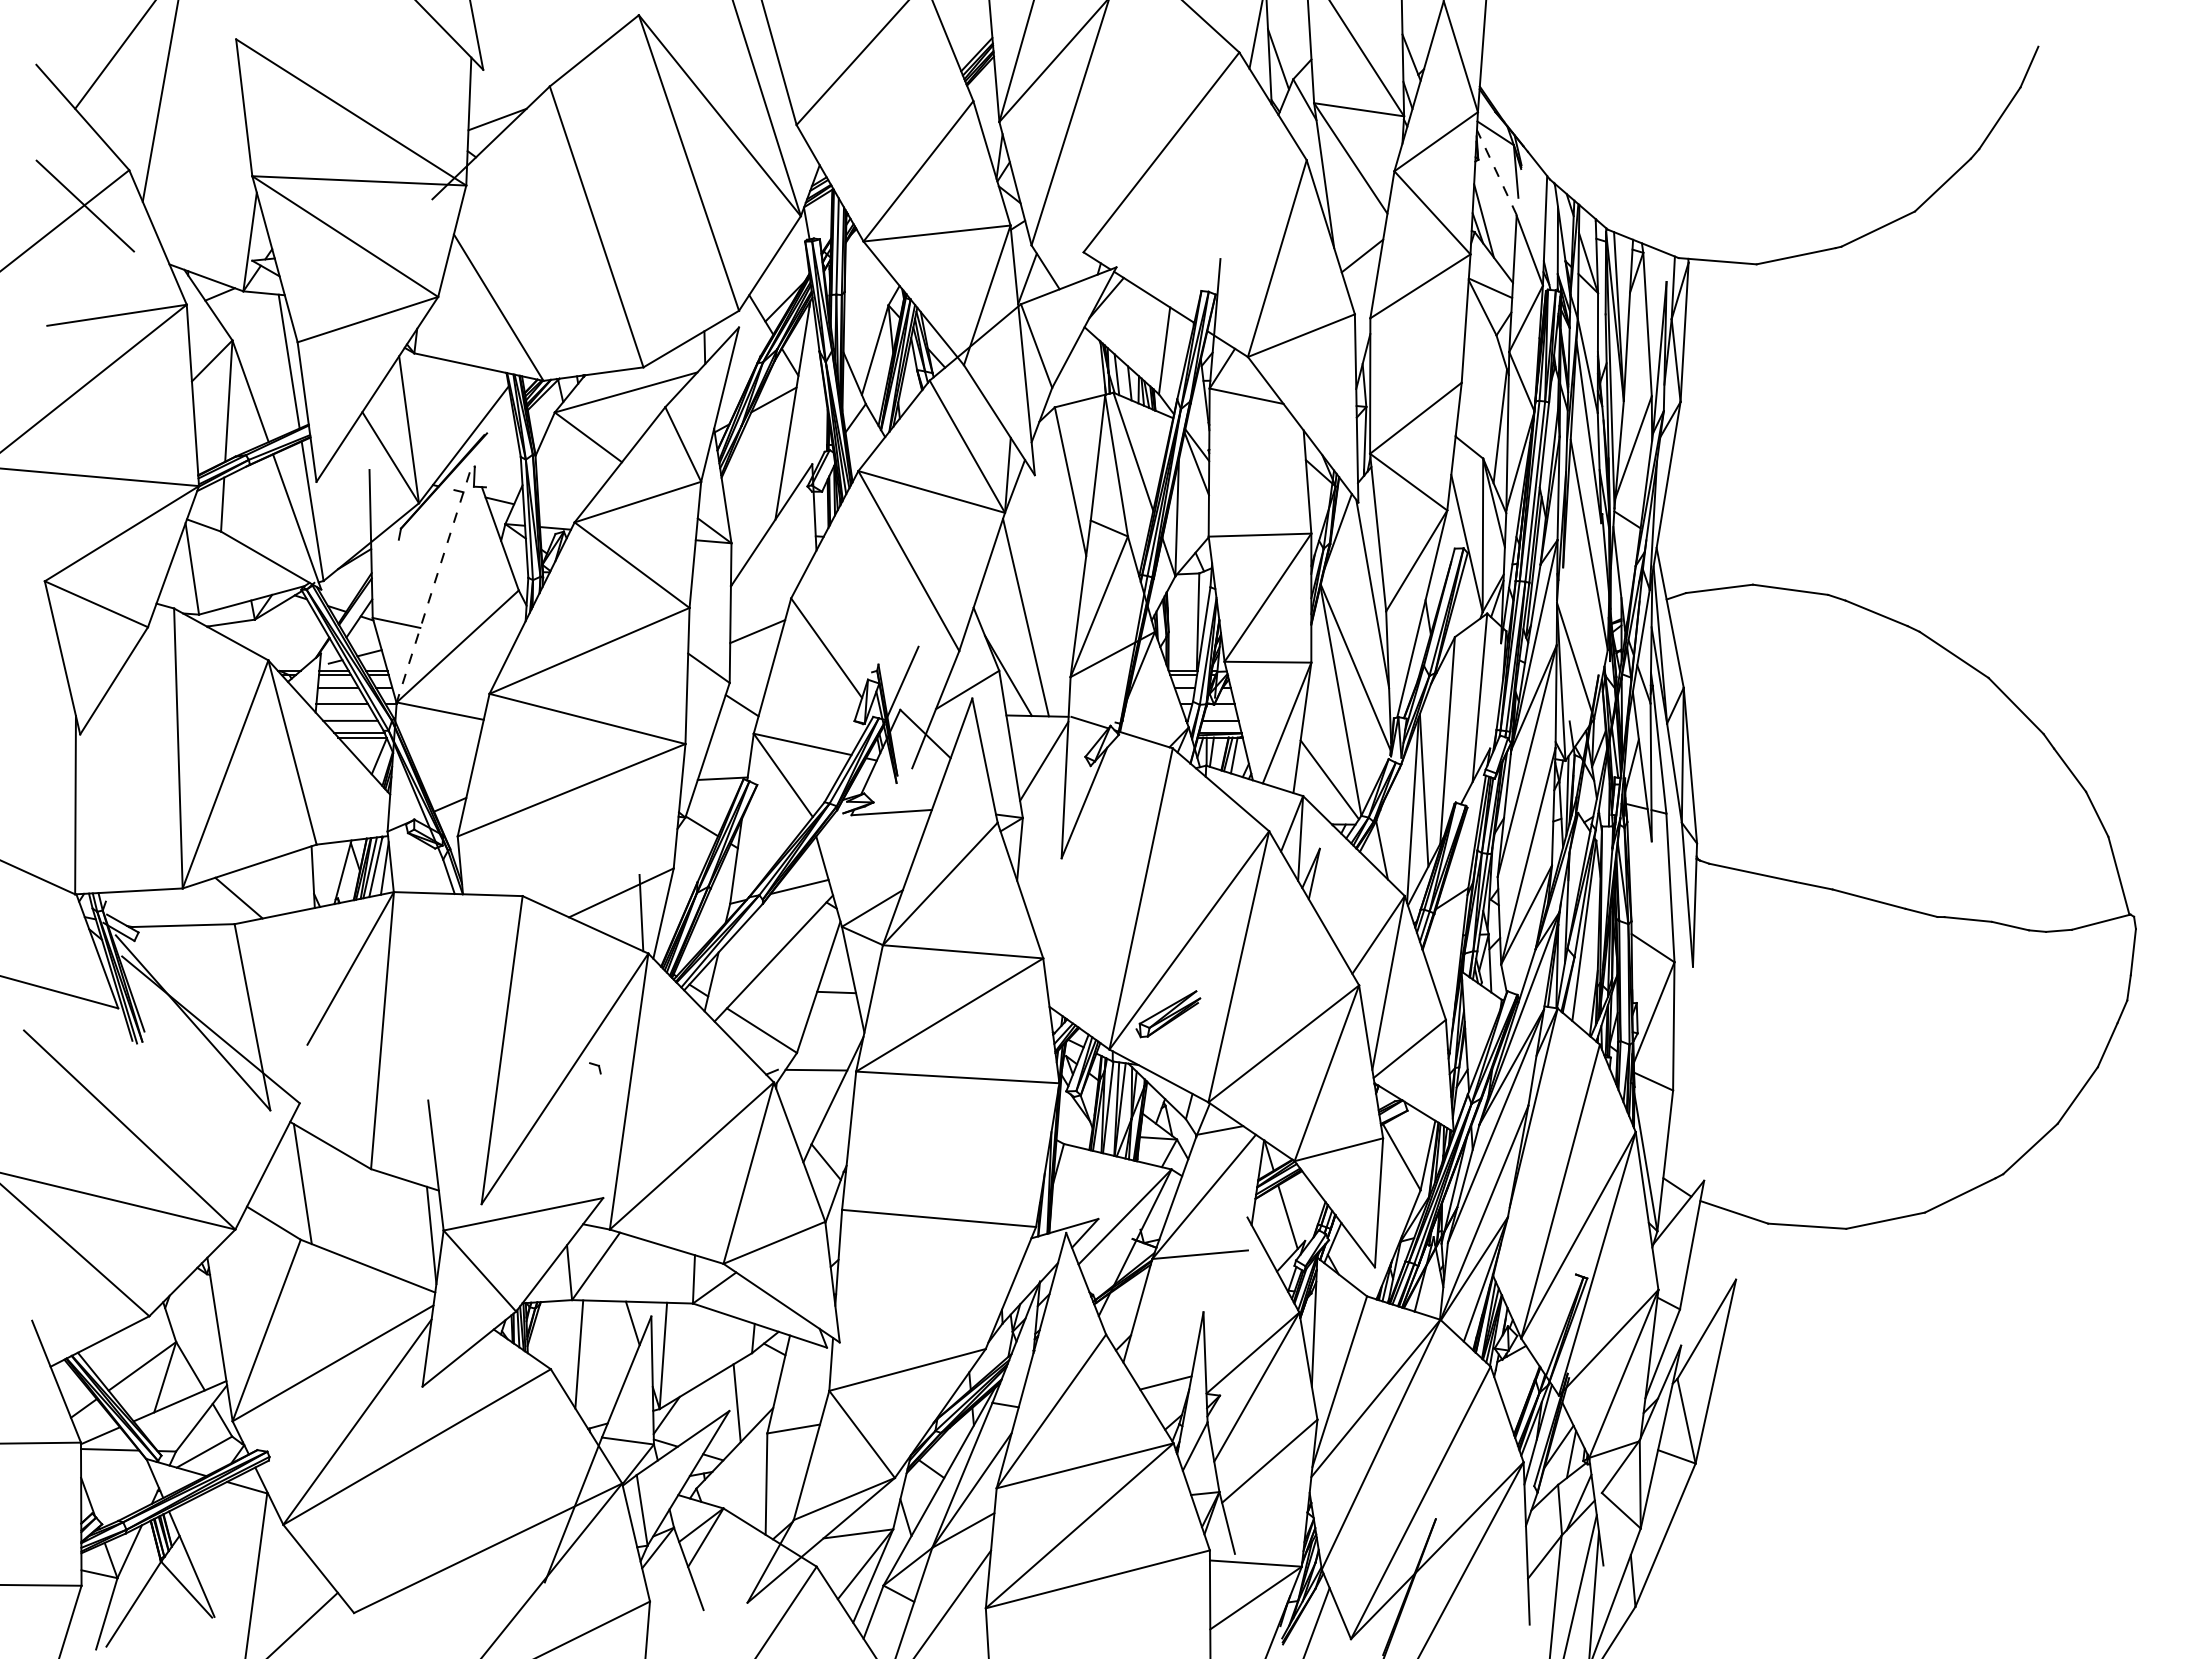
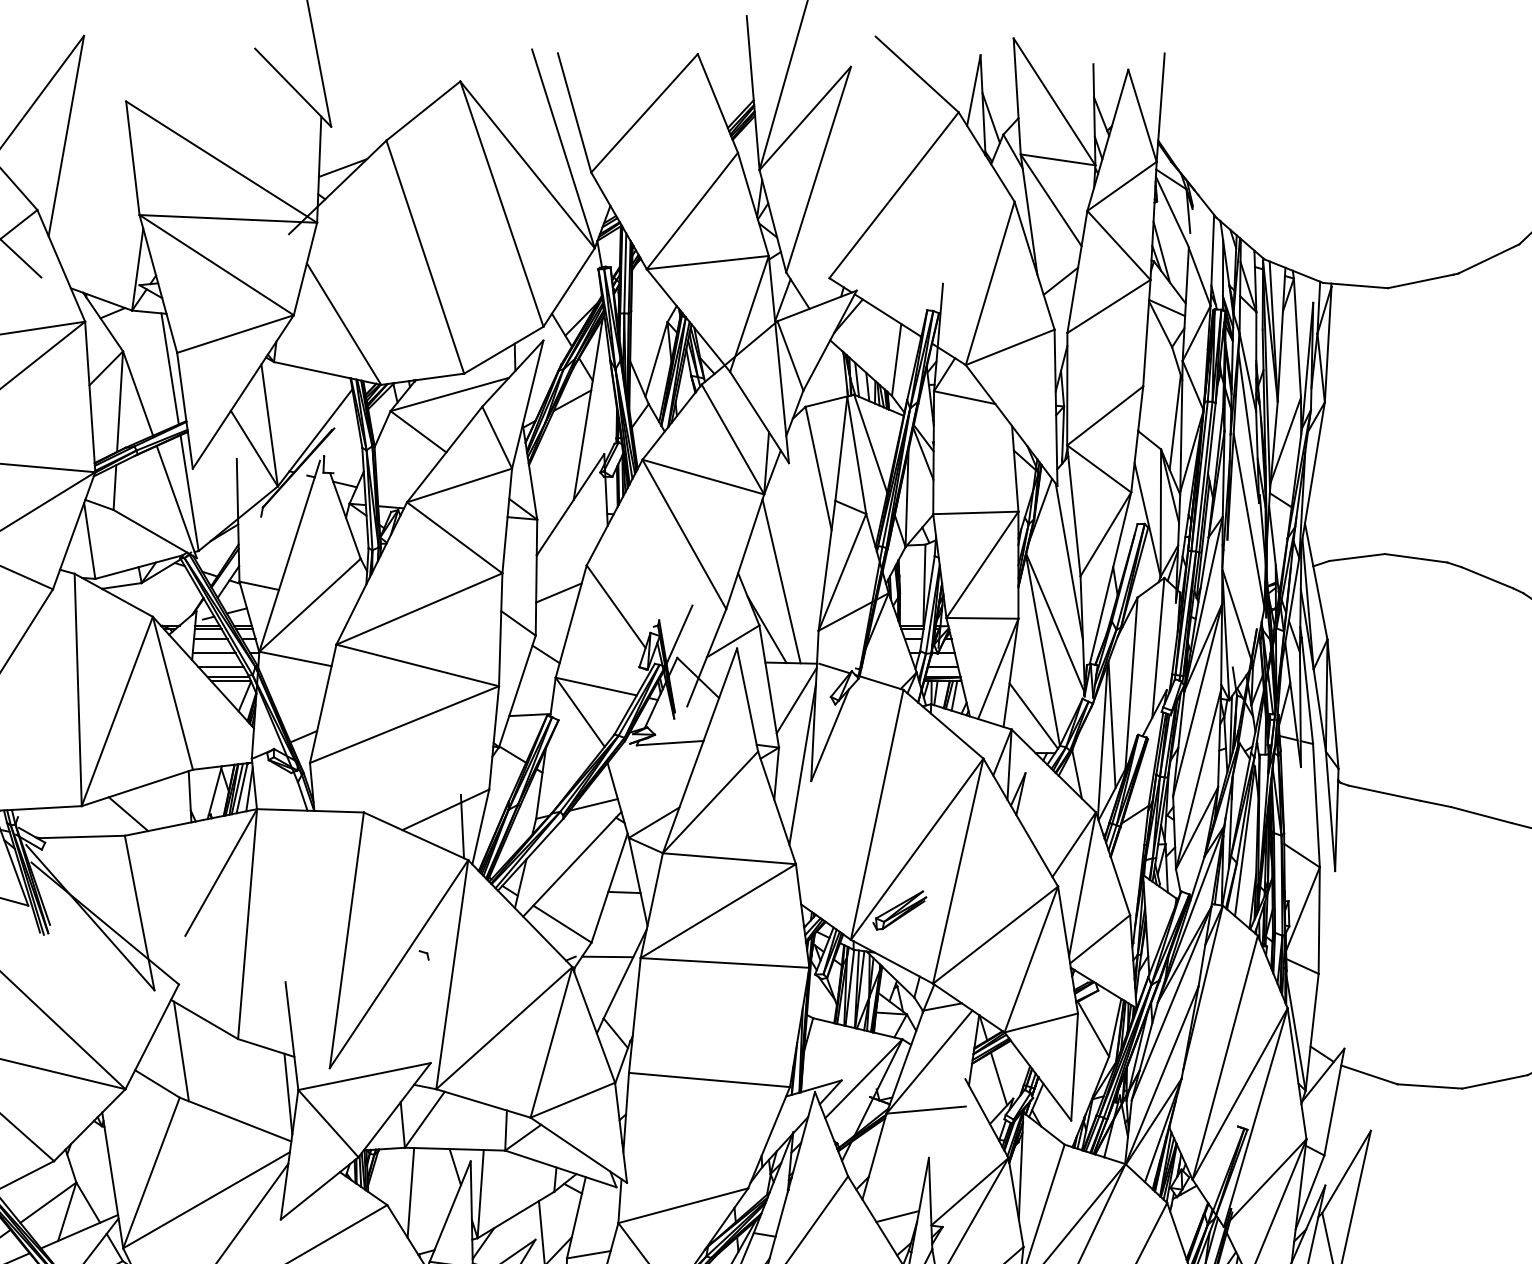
line: (1496, 172) -> (1172, 211), dashed -> solid
line: (433, 587) -> (289, 556), dashed -> solid
line: (1051, 838) -> (802, 764), added

